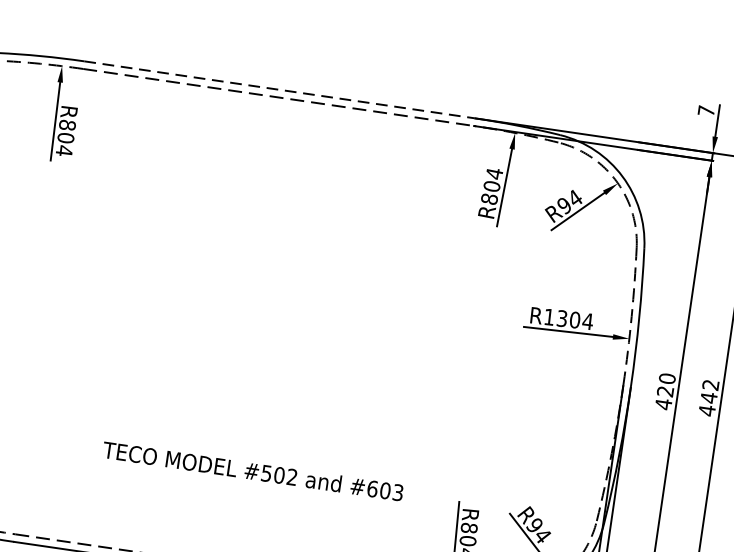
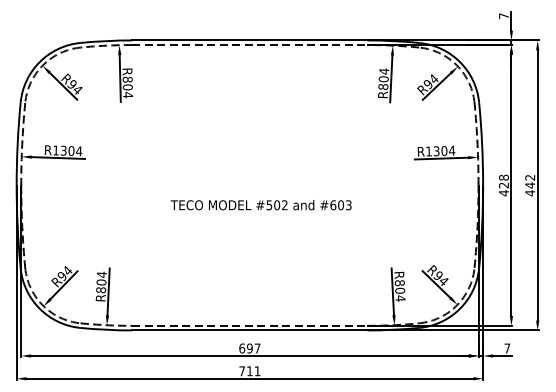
line: (278, 89) -> (249, 40), dashed -> solid
text: (666, 378) -> (503, 177), 420 -> 428
text: (251, 471) -> (260, 205), moved

